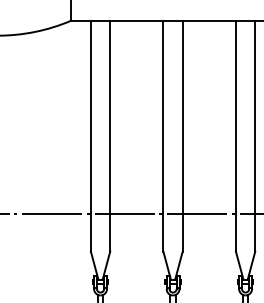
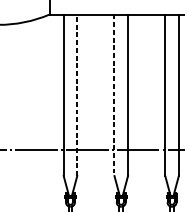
line: (110, 135) -> (77, 94), solid -> dashed
line: (163, 136) -> (114, 95), solid -> dashed

